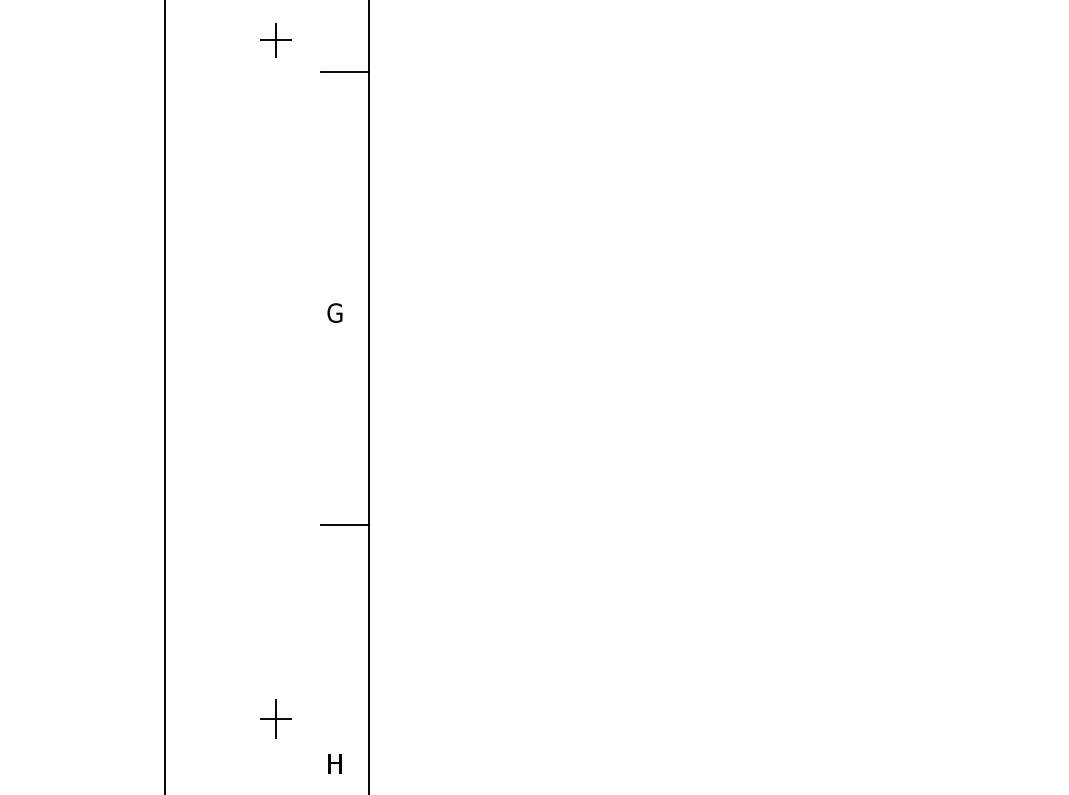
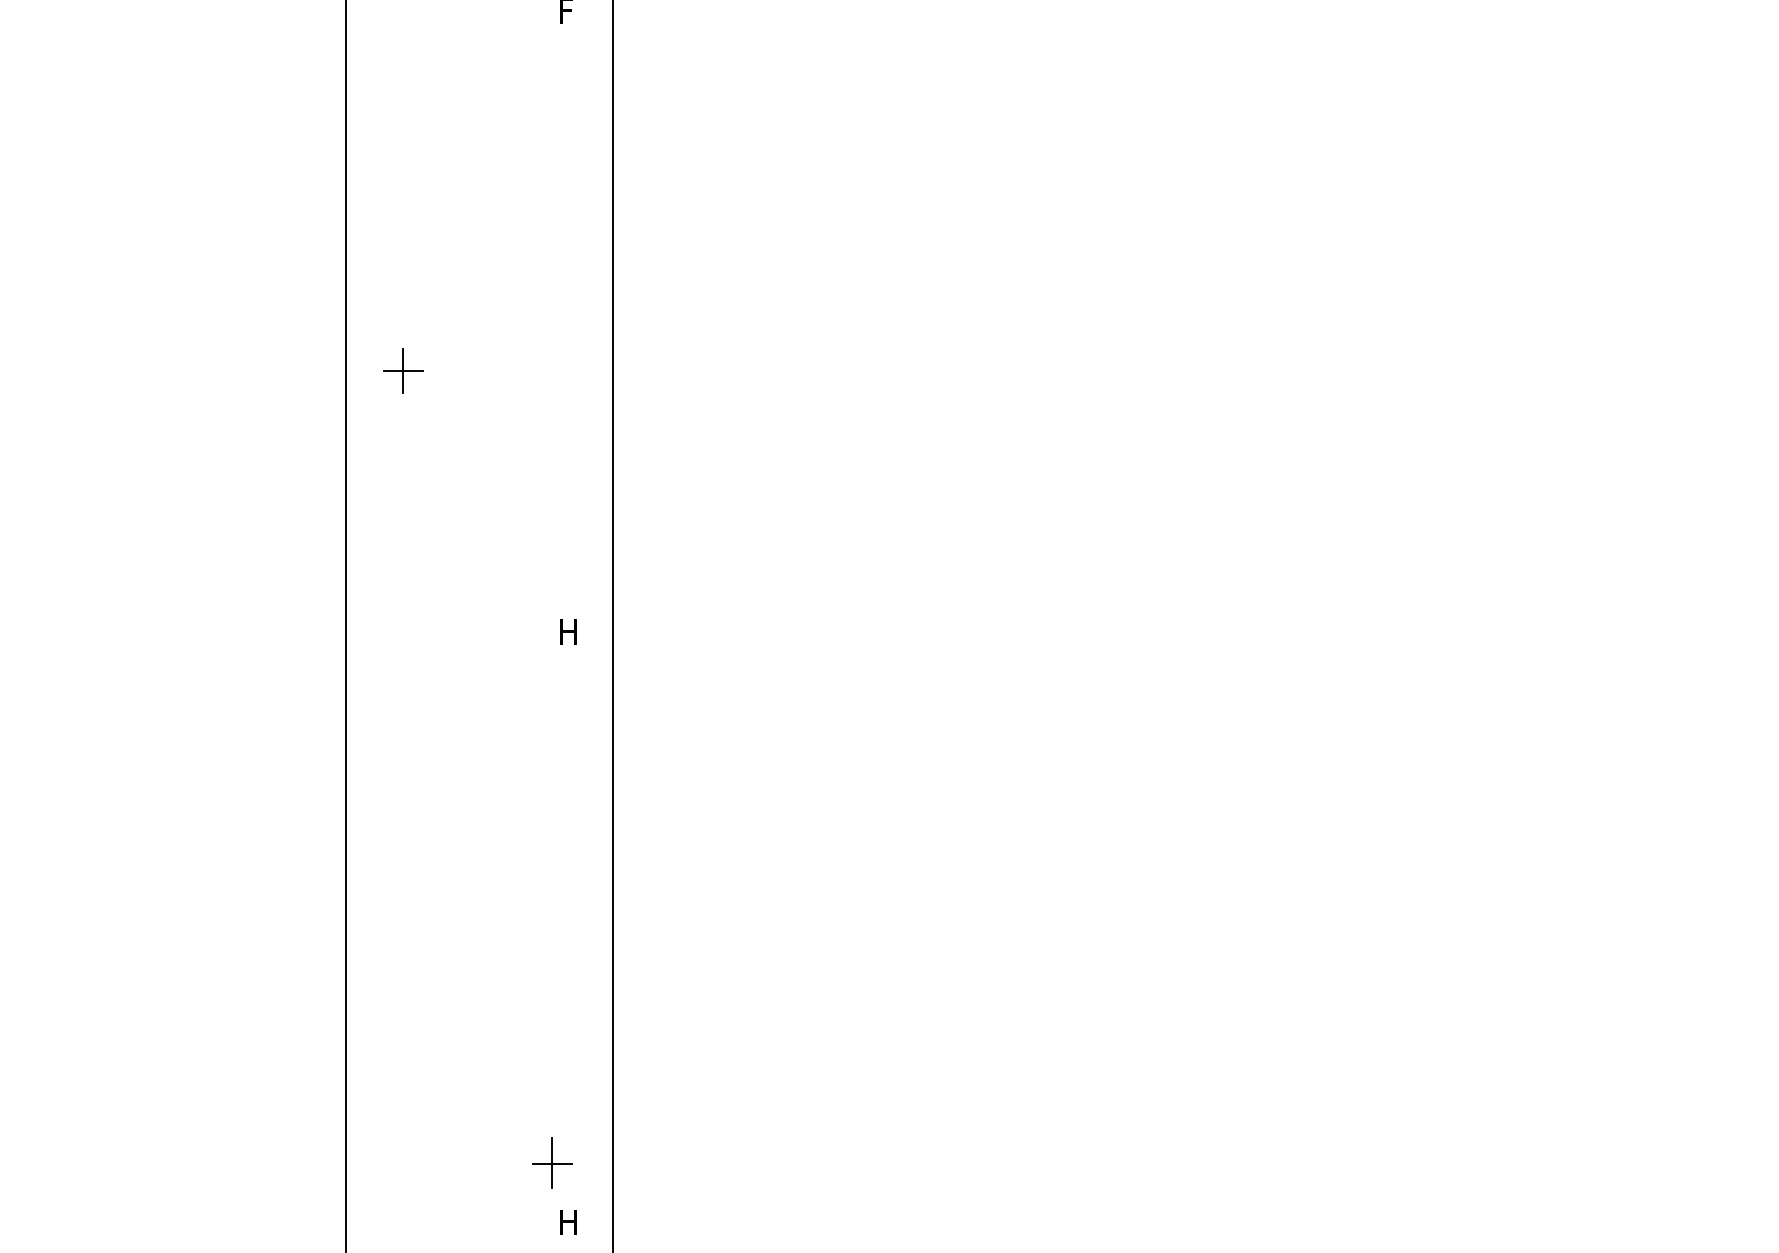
part: (276, 40) -> (403, 370), moved
line: (344, 72) -> (581, 316), removed
text: (334, 312) -> (568, 631), G -> H
line: (344, 524) -> (581, 908), removed
part: (276, 718) -> (552, 1162), moved

